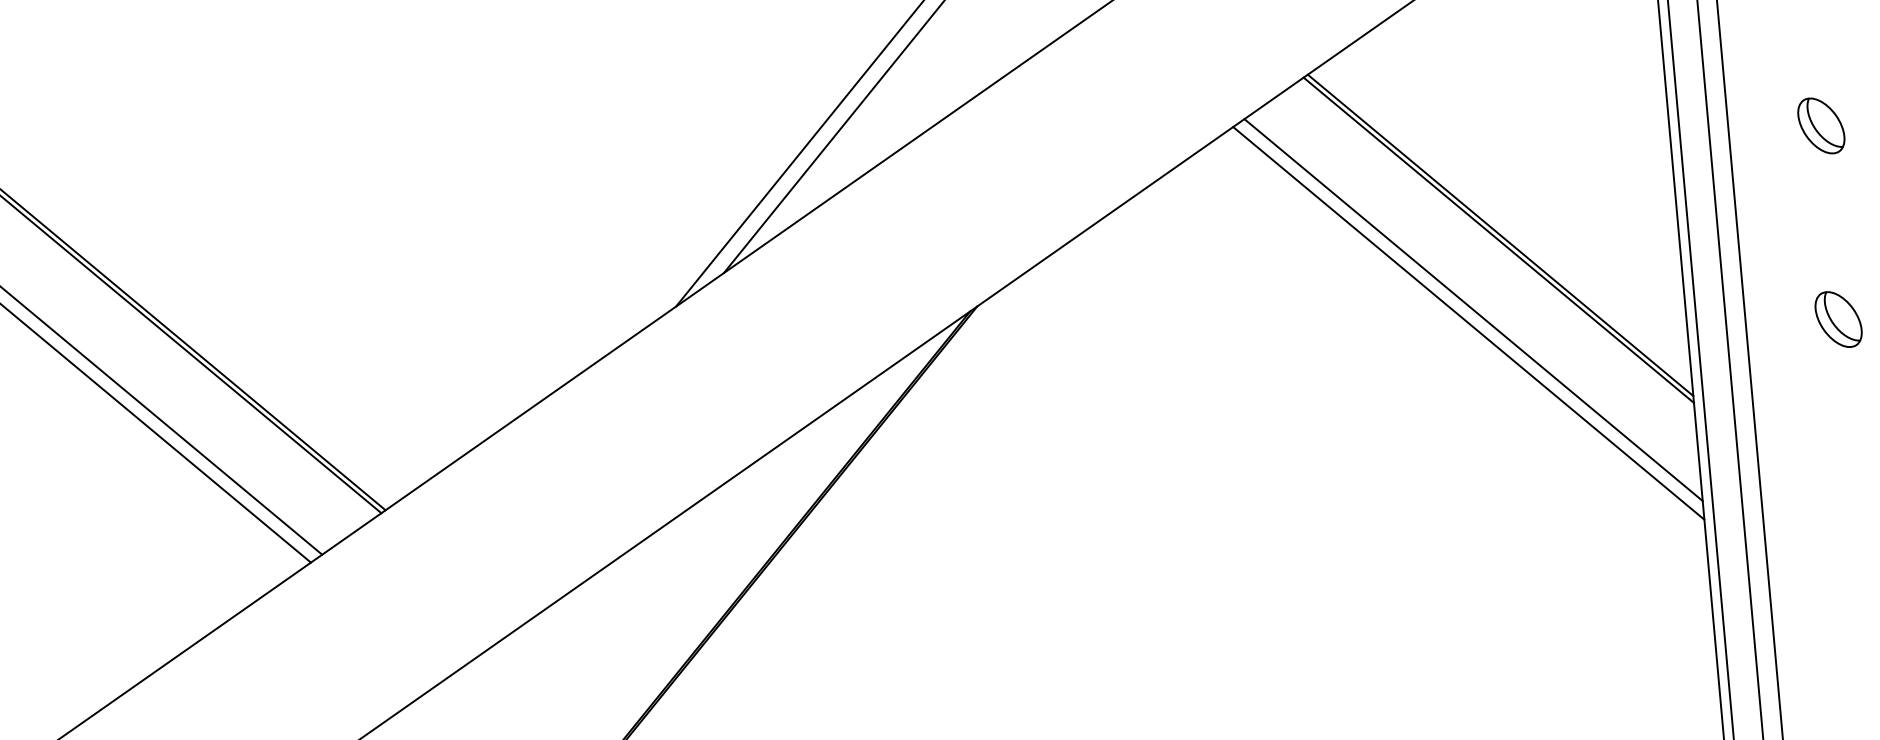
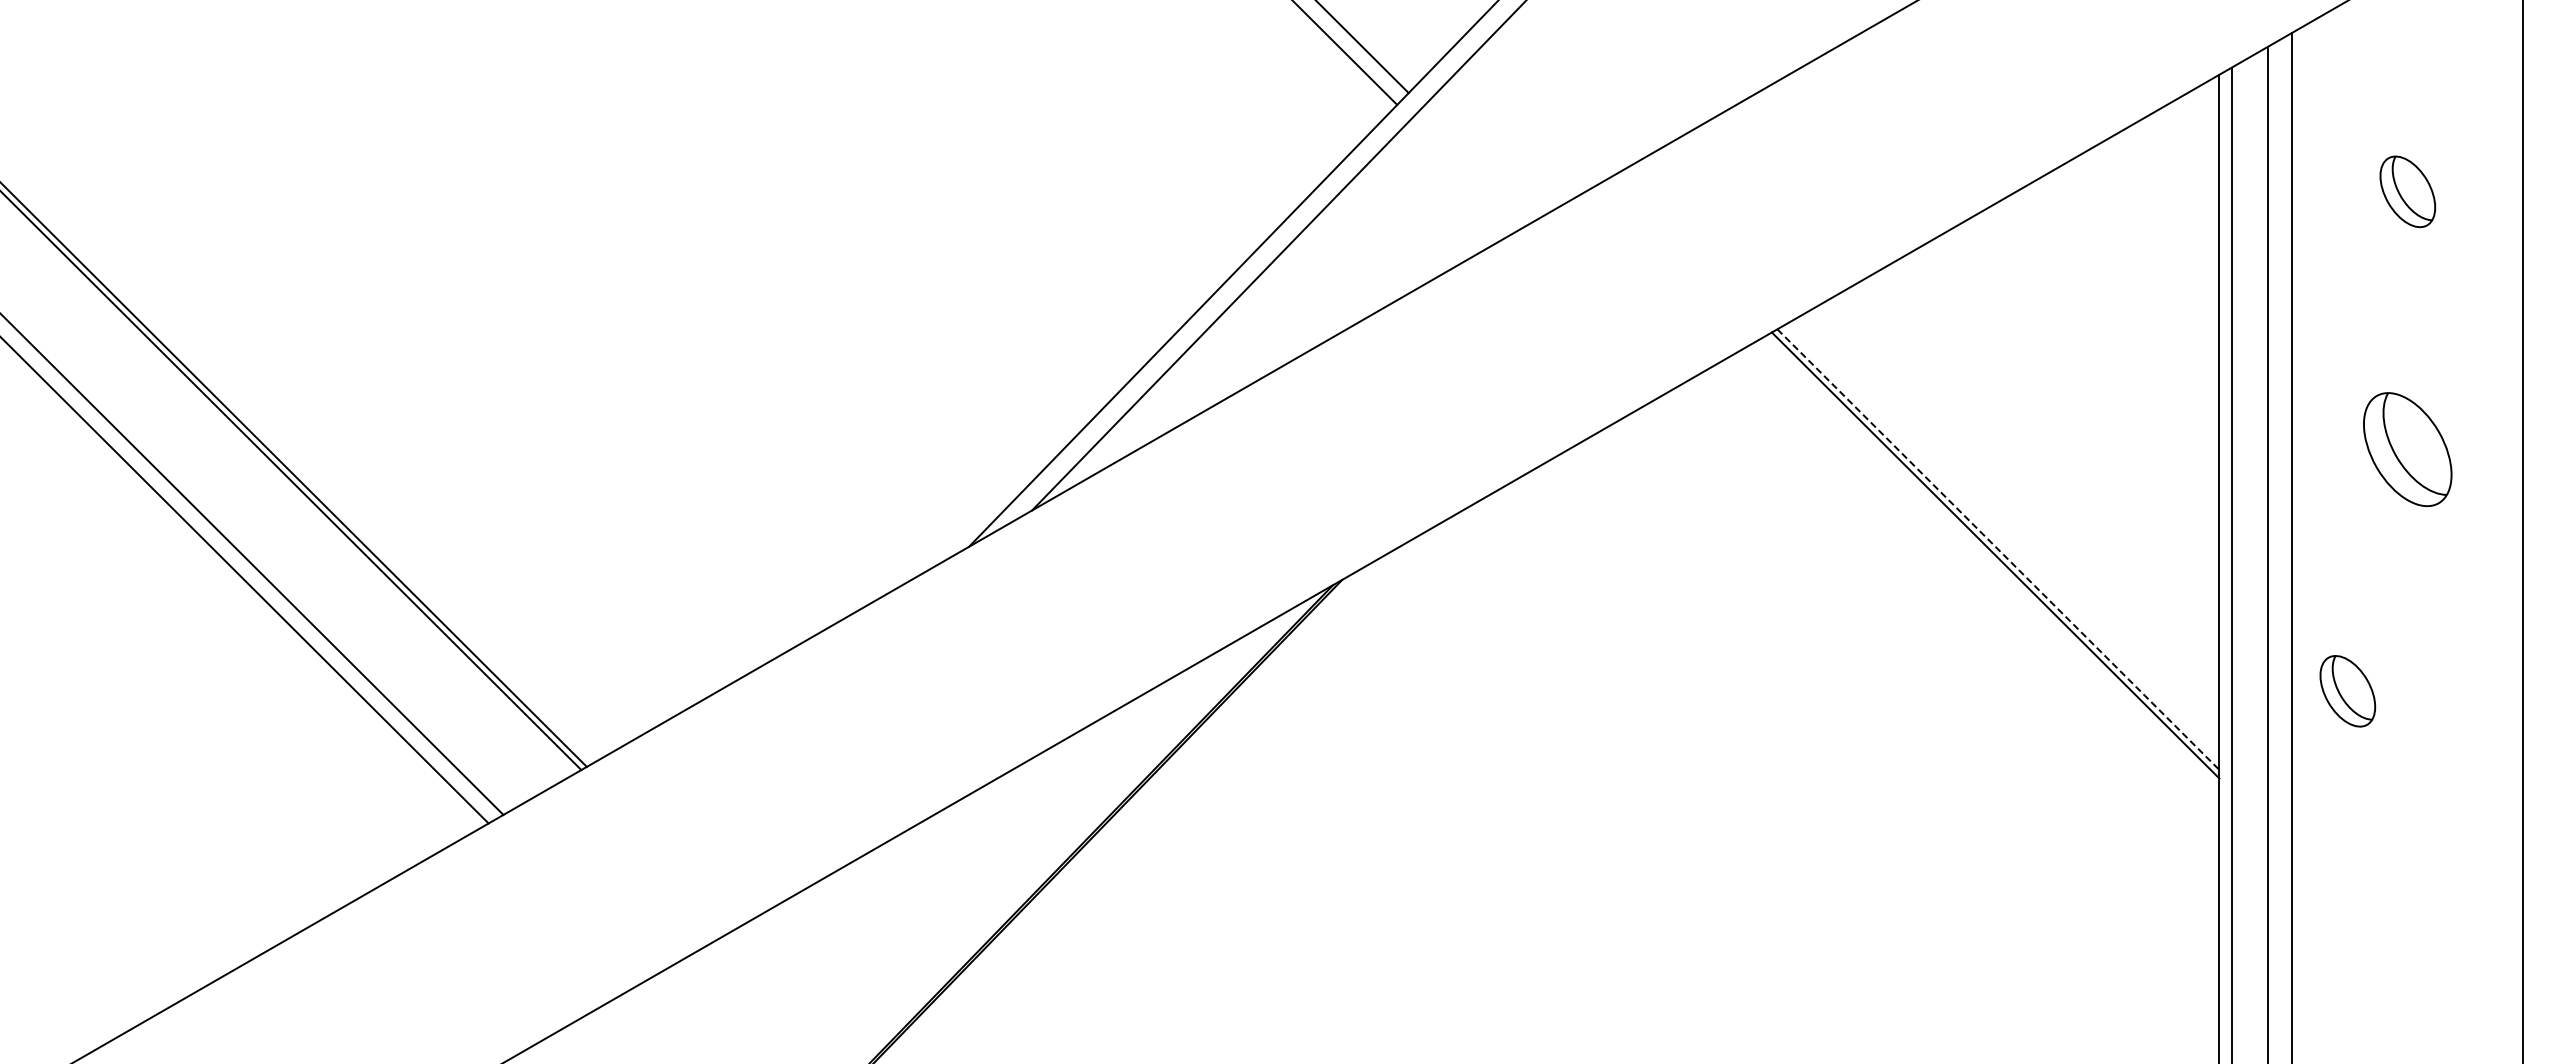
part: (1821, 125) -> (2407, 449), size x1.6
line: (1500, 236) -> (1998, 550), solid -> dashed
line: (1473, 310) -> (1956, 639), removed
part: (1838, 319) -> (2347, 691), moved
line: (1468, 322) -> (1949, 654), removed

